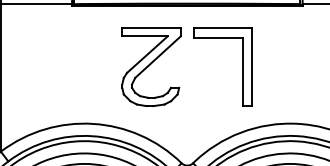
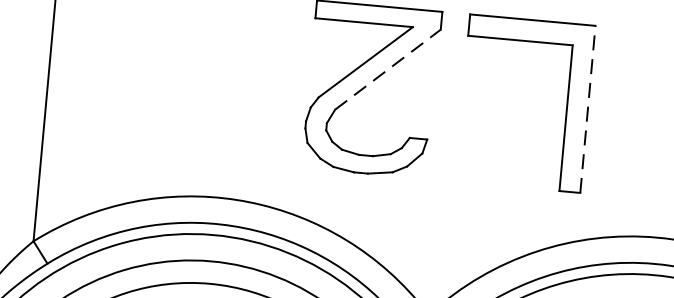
line: (158, 57) -> (388, 70), solid -> dashed
line: (252, 66) -> (588, 108), solid -> dashed

